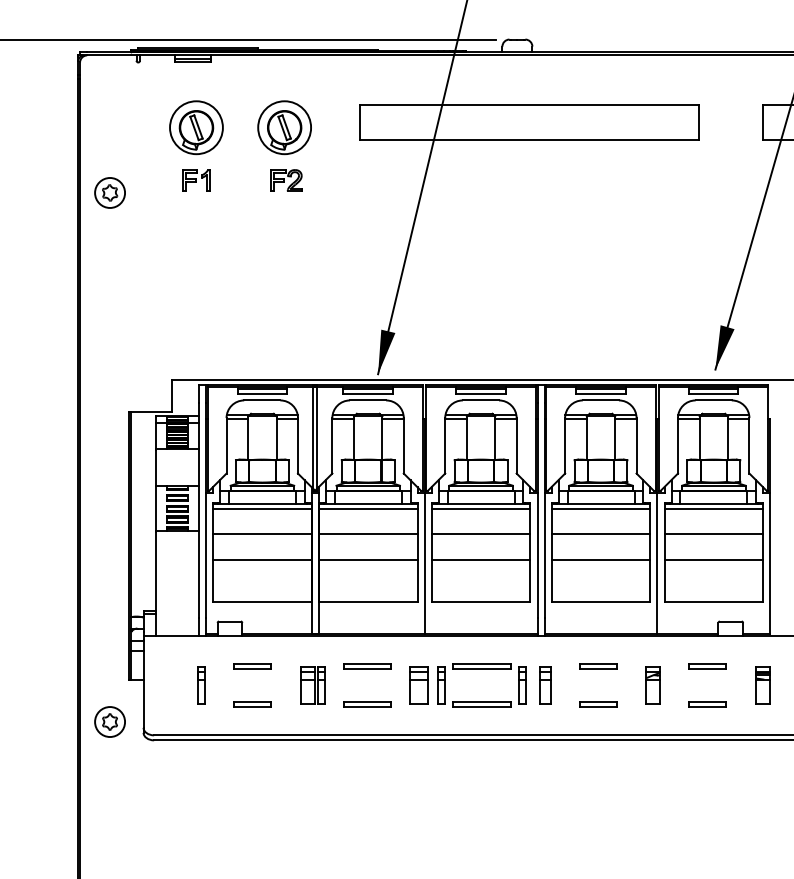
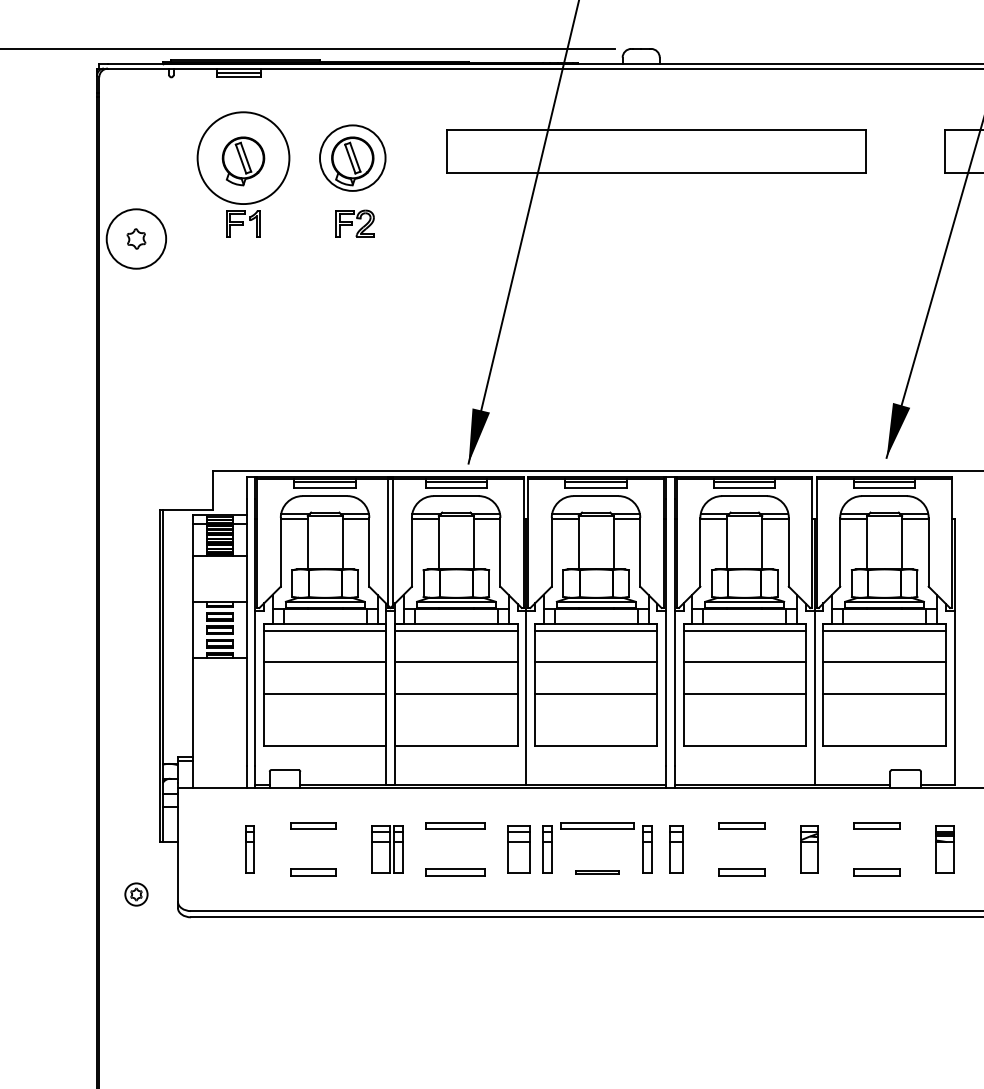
circle: (196, 127) -> (243, 157), size x1.4
circle: (110, 192) -> (136, 238), size x1.6
part: (482, 704) -> (597, 872), size x0.6
part: (110, 721) -> (136, 894), size x0.6

